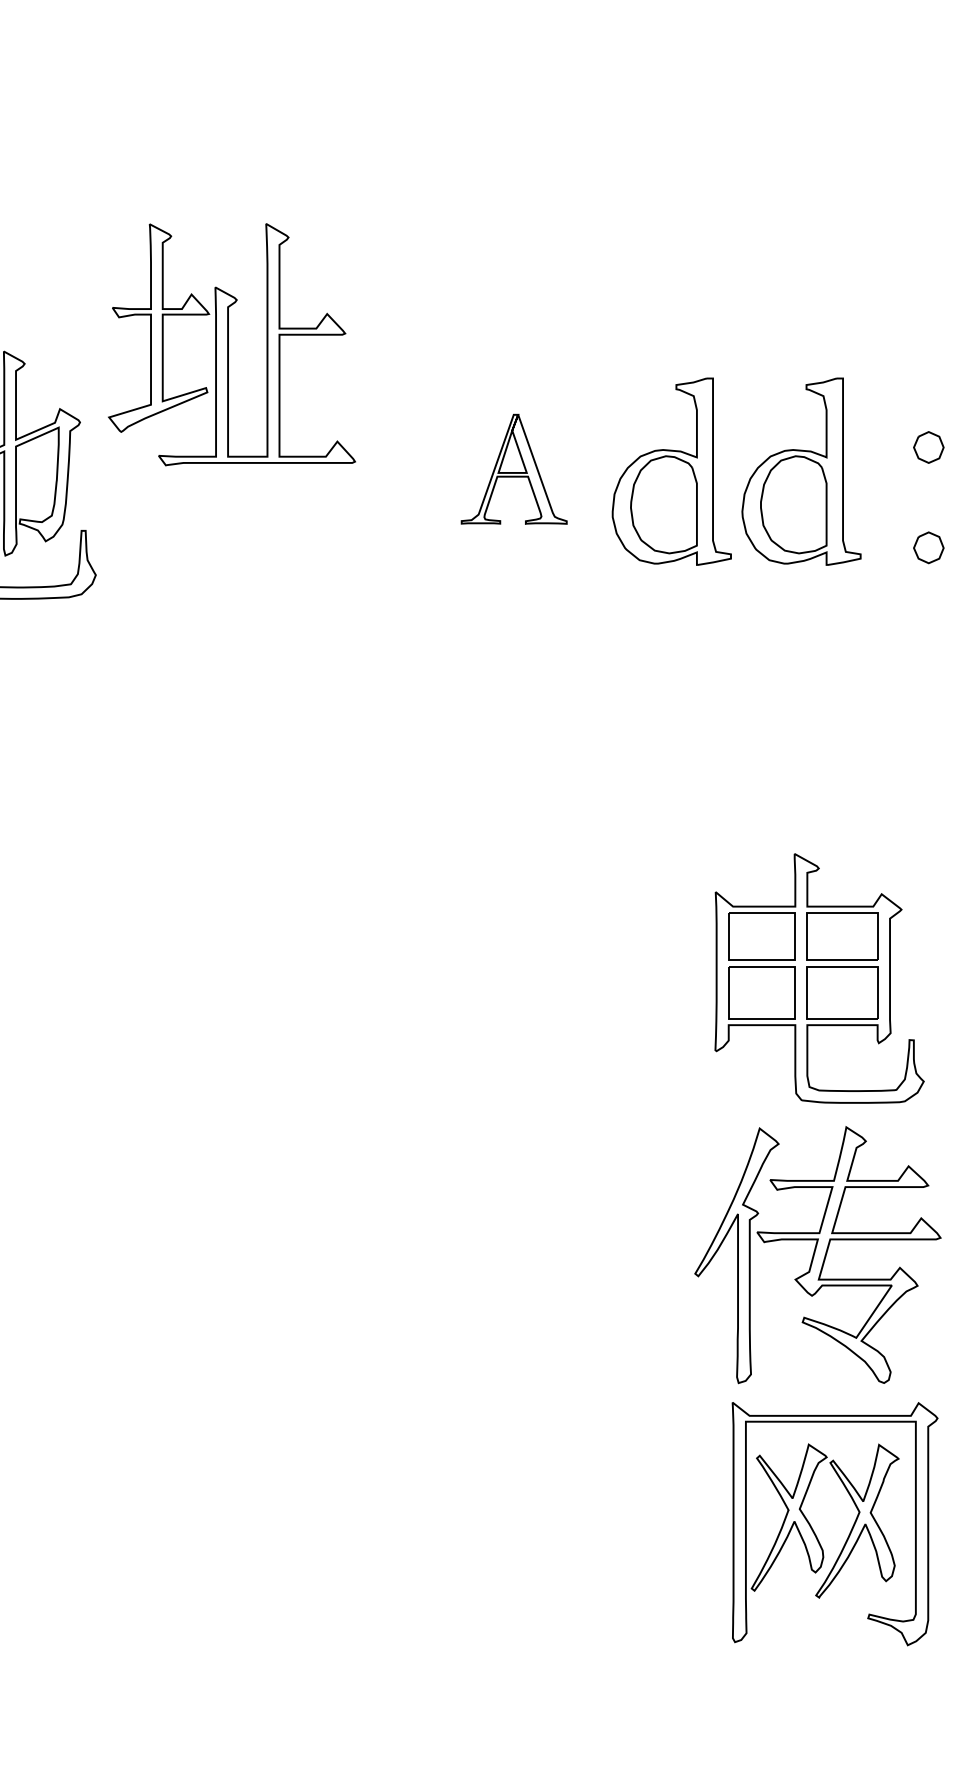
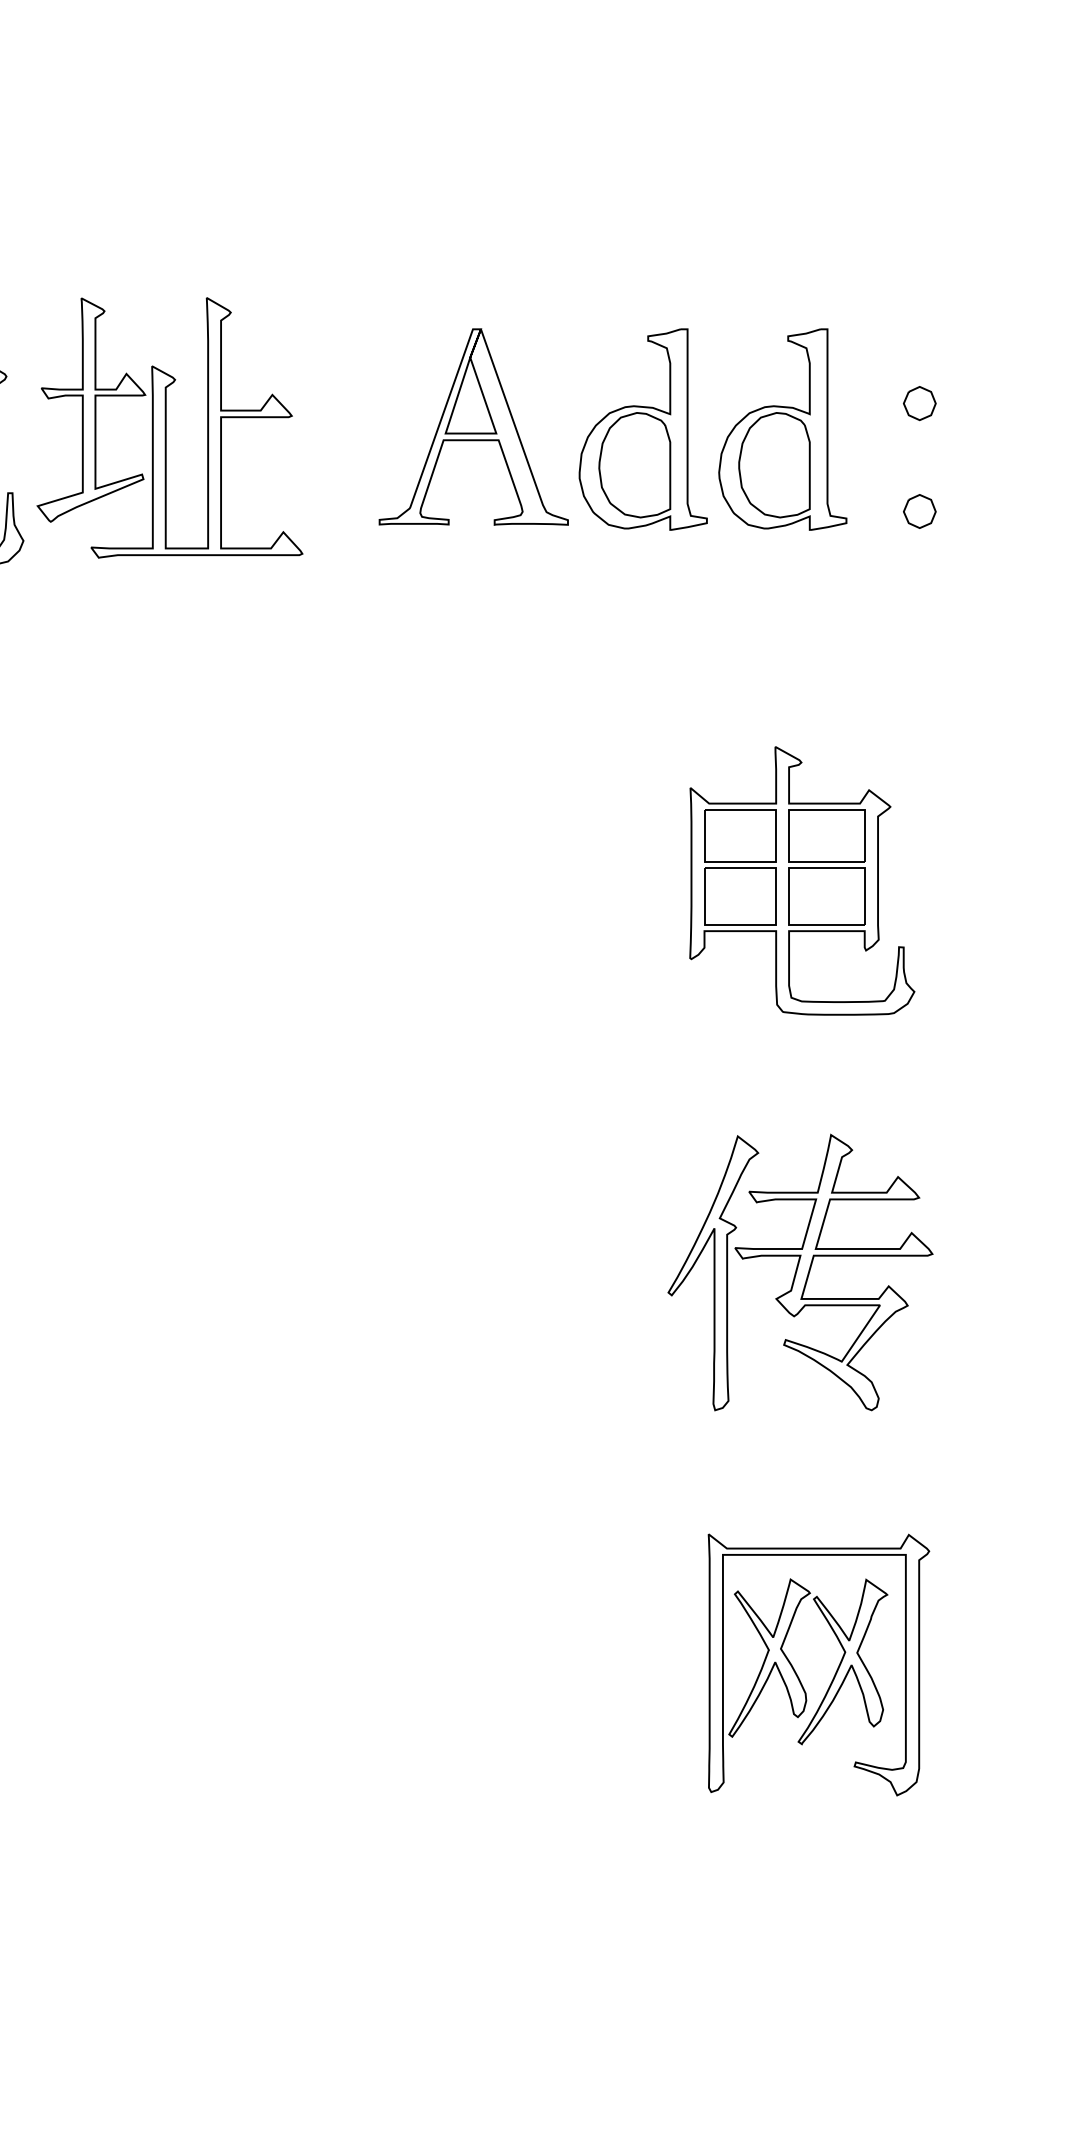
part: (231, 344) -> (169, 427), moved
part: (514, 468) -> (473, 426), size x1.67
part: (819, 978) -> (802, 880), moved
part: (851, 1528) -> (836, 1669), moved

